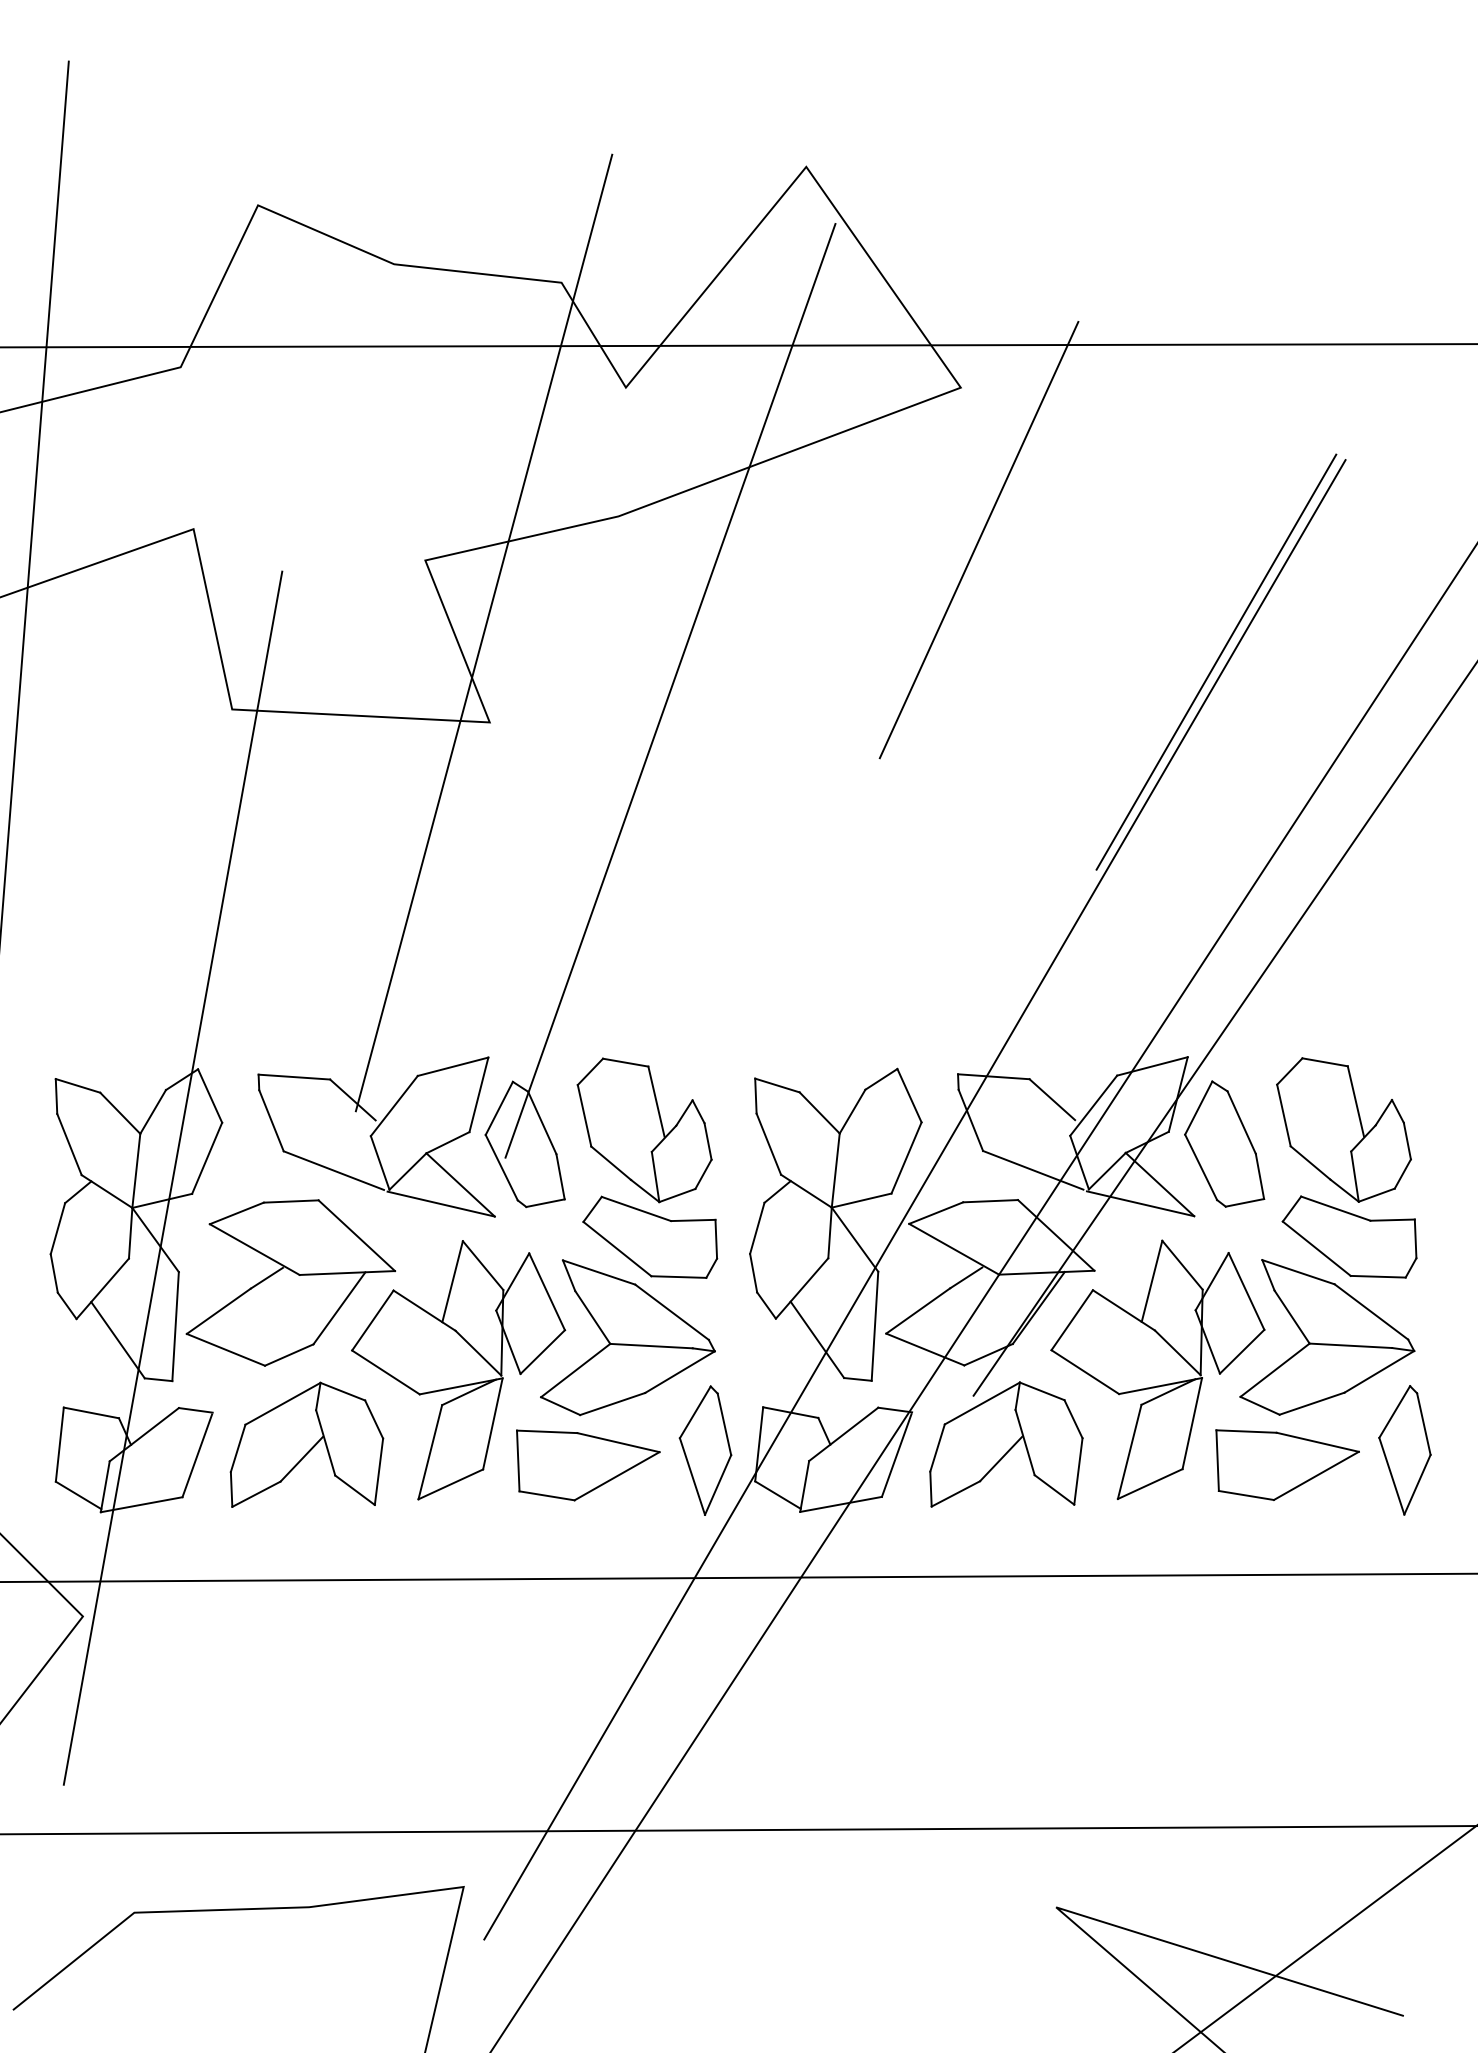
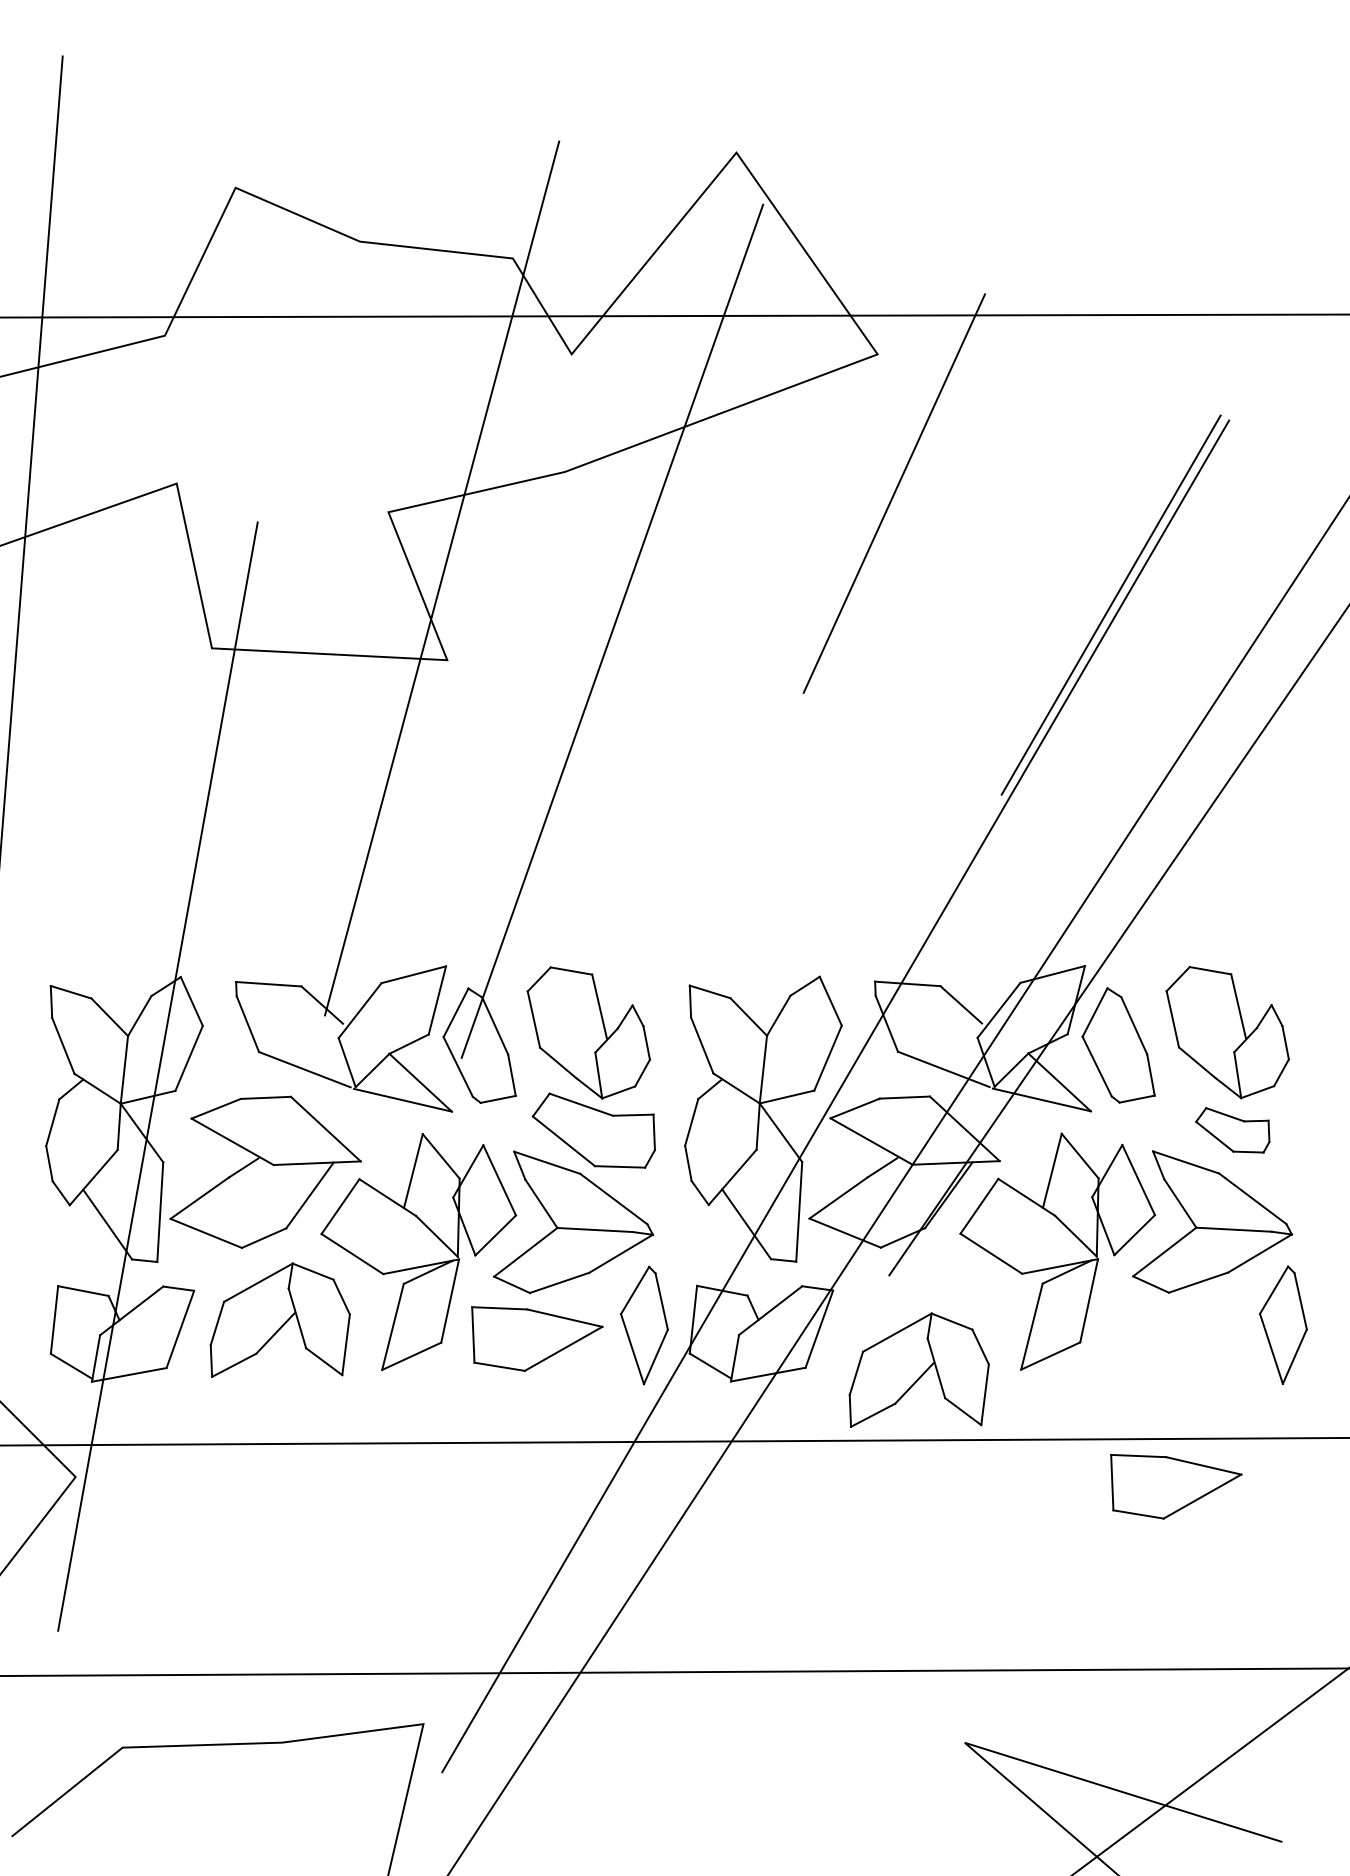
part: (1349, 1236) -> (1232, 1129), size x0.6
part: (1006, 1444) -> (919, 1370), moved
part: (1287, 1464) -> (1176, 1486), moved

